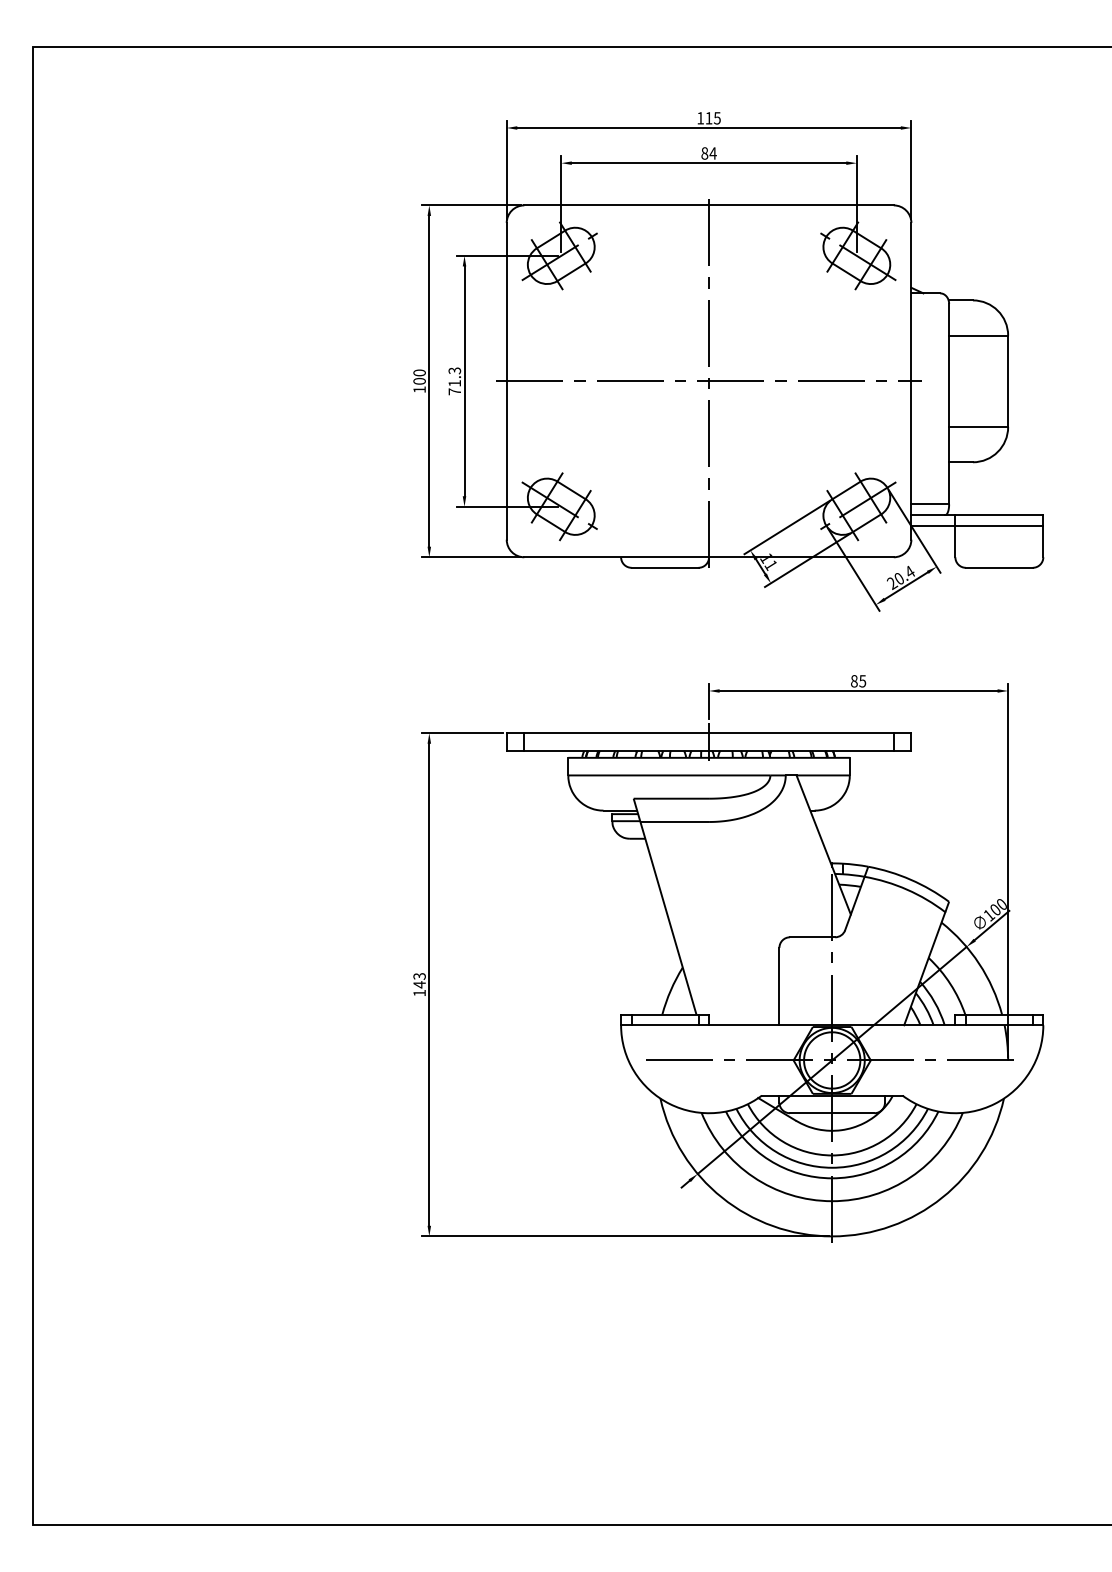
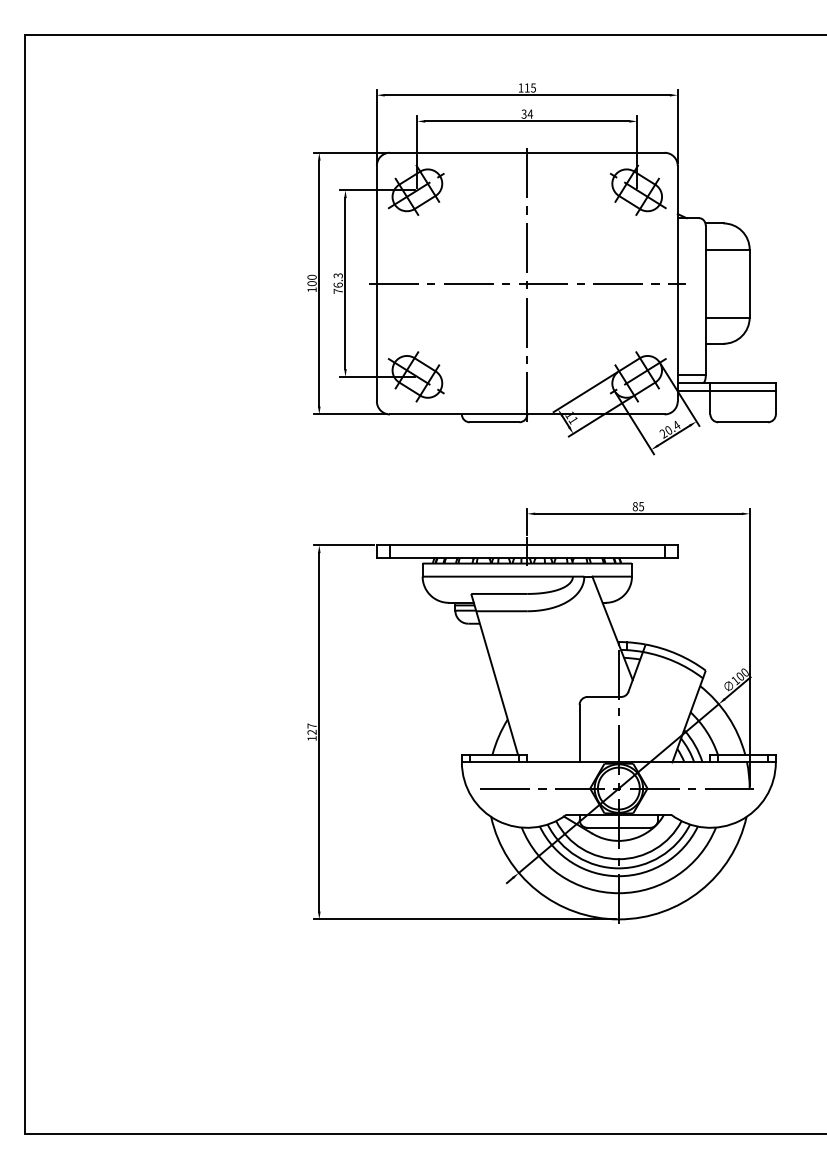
text: (703, 152) -> (523, 113), 84 -> 34
text: (453, 382) -> (337, 284), 71.3 -> 76.3
text: (418, 981) -> (311, 729), 143 -> 127

